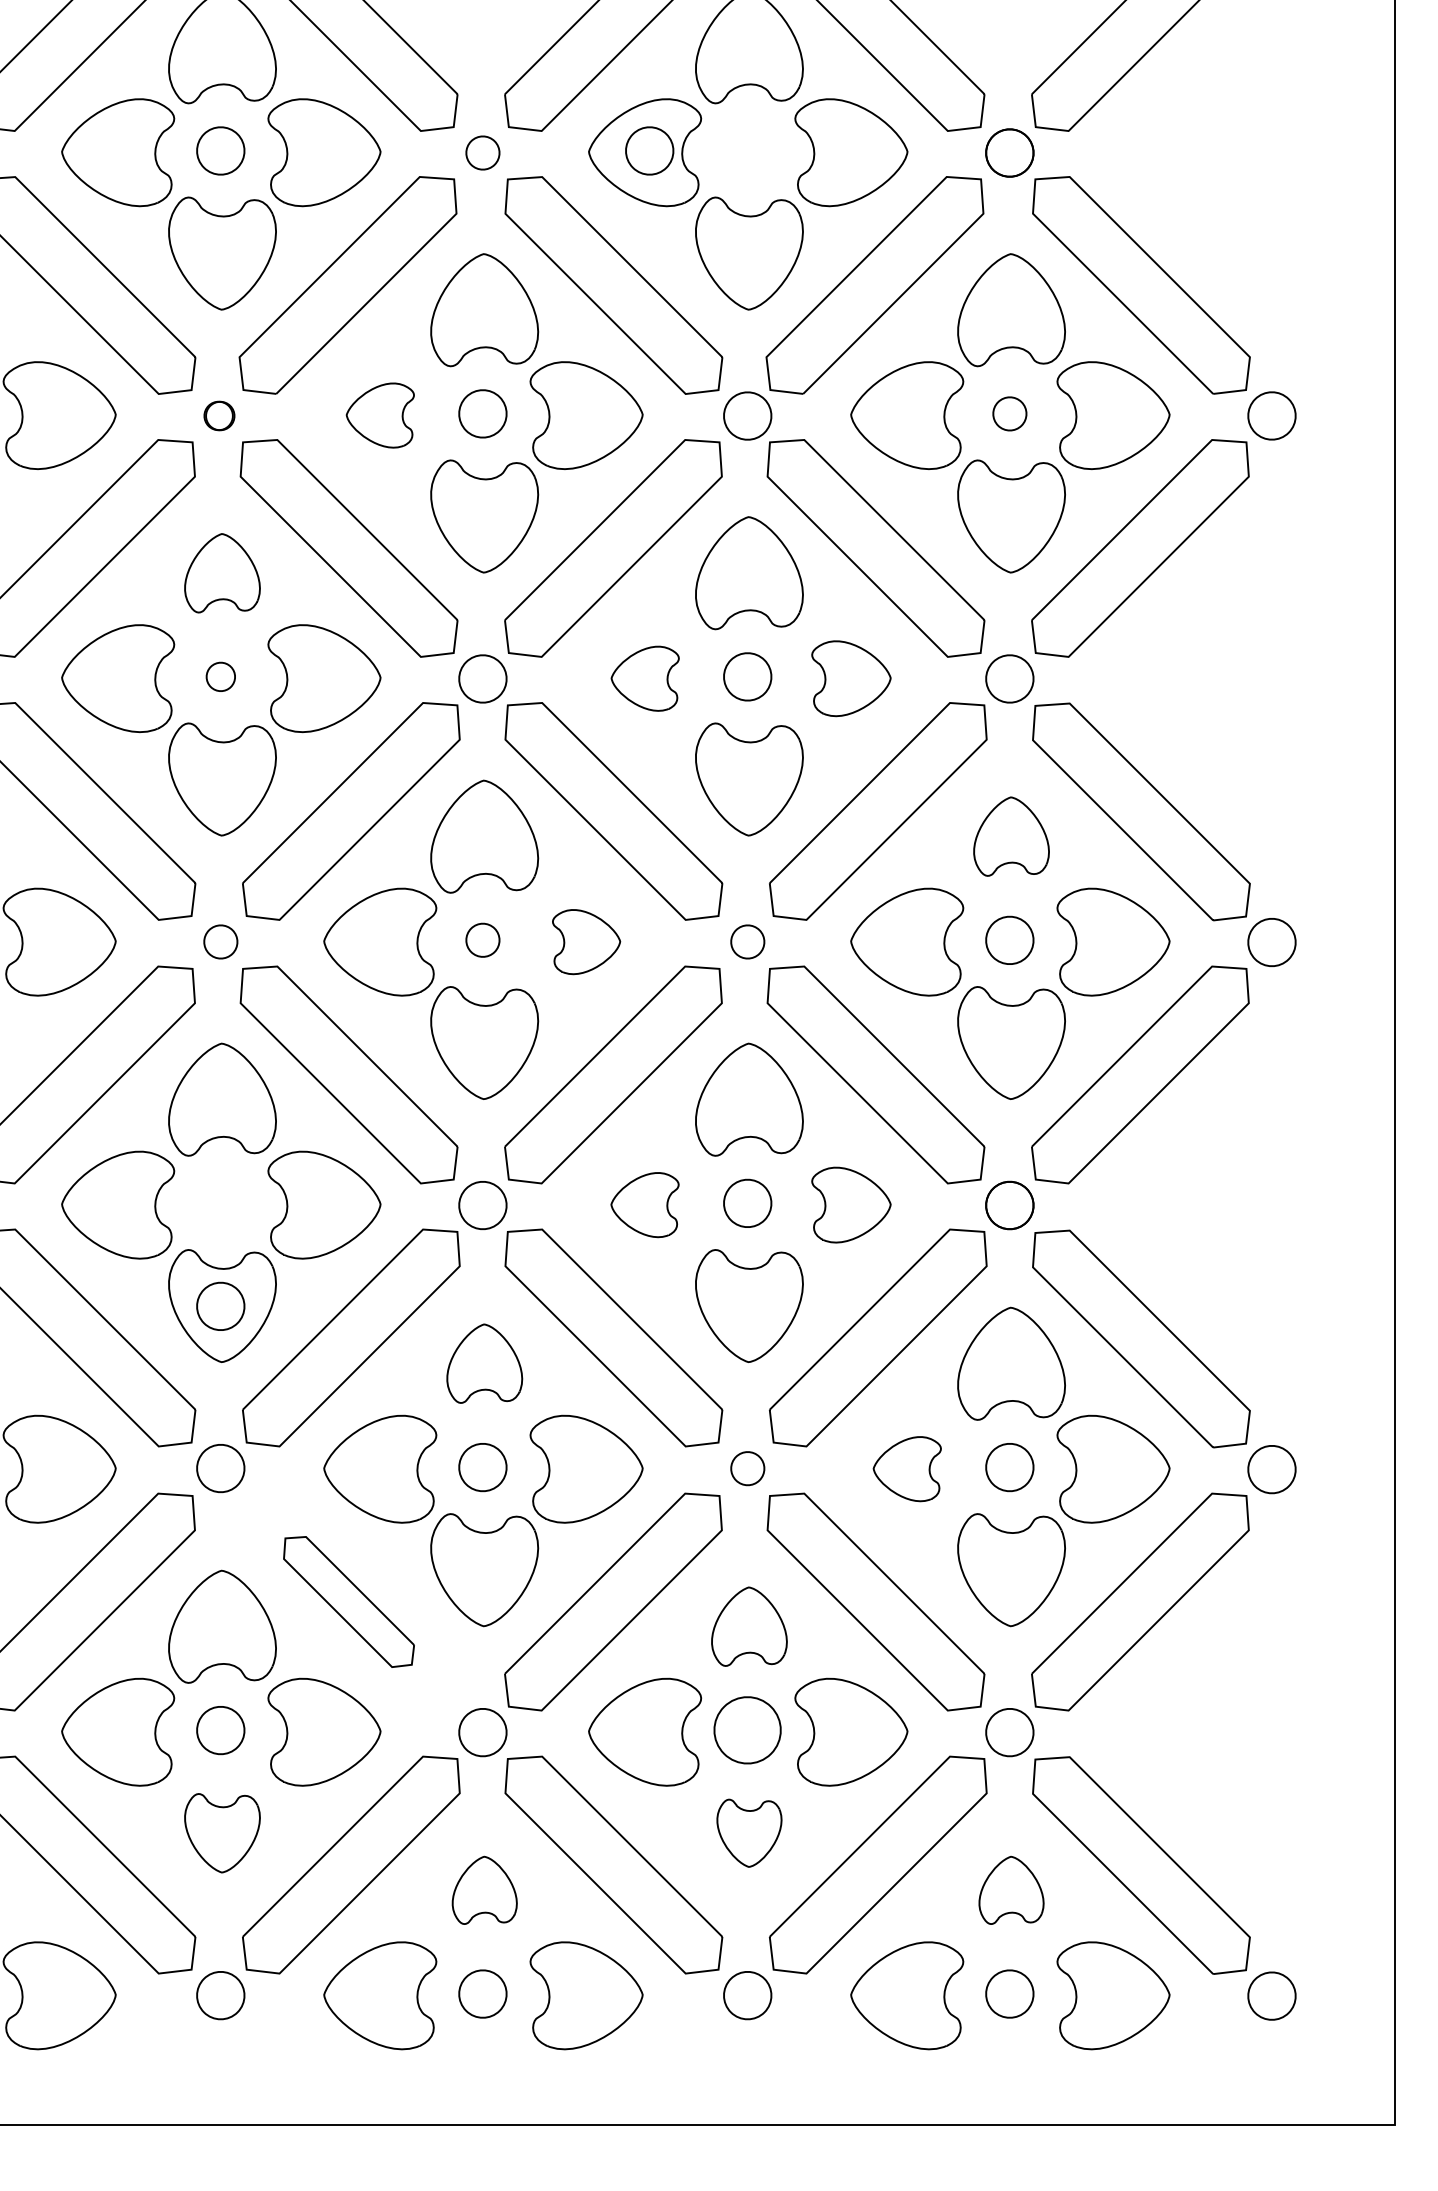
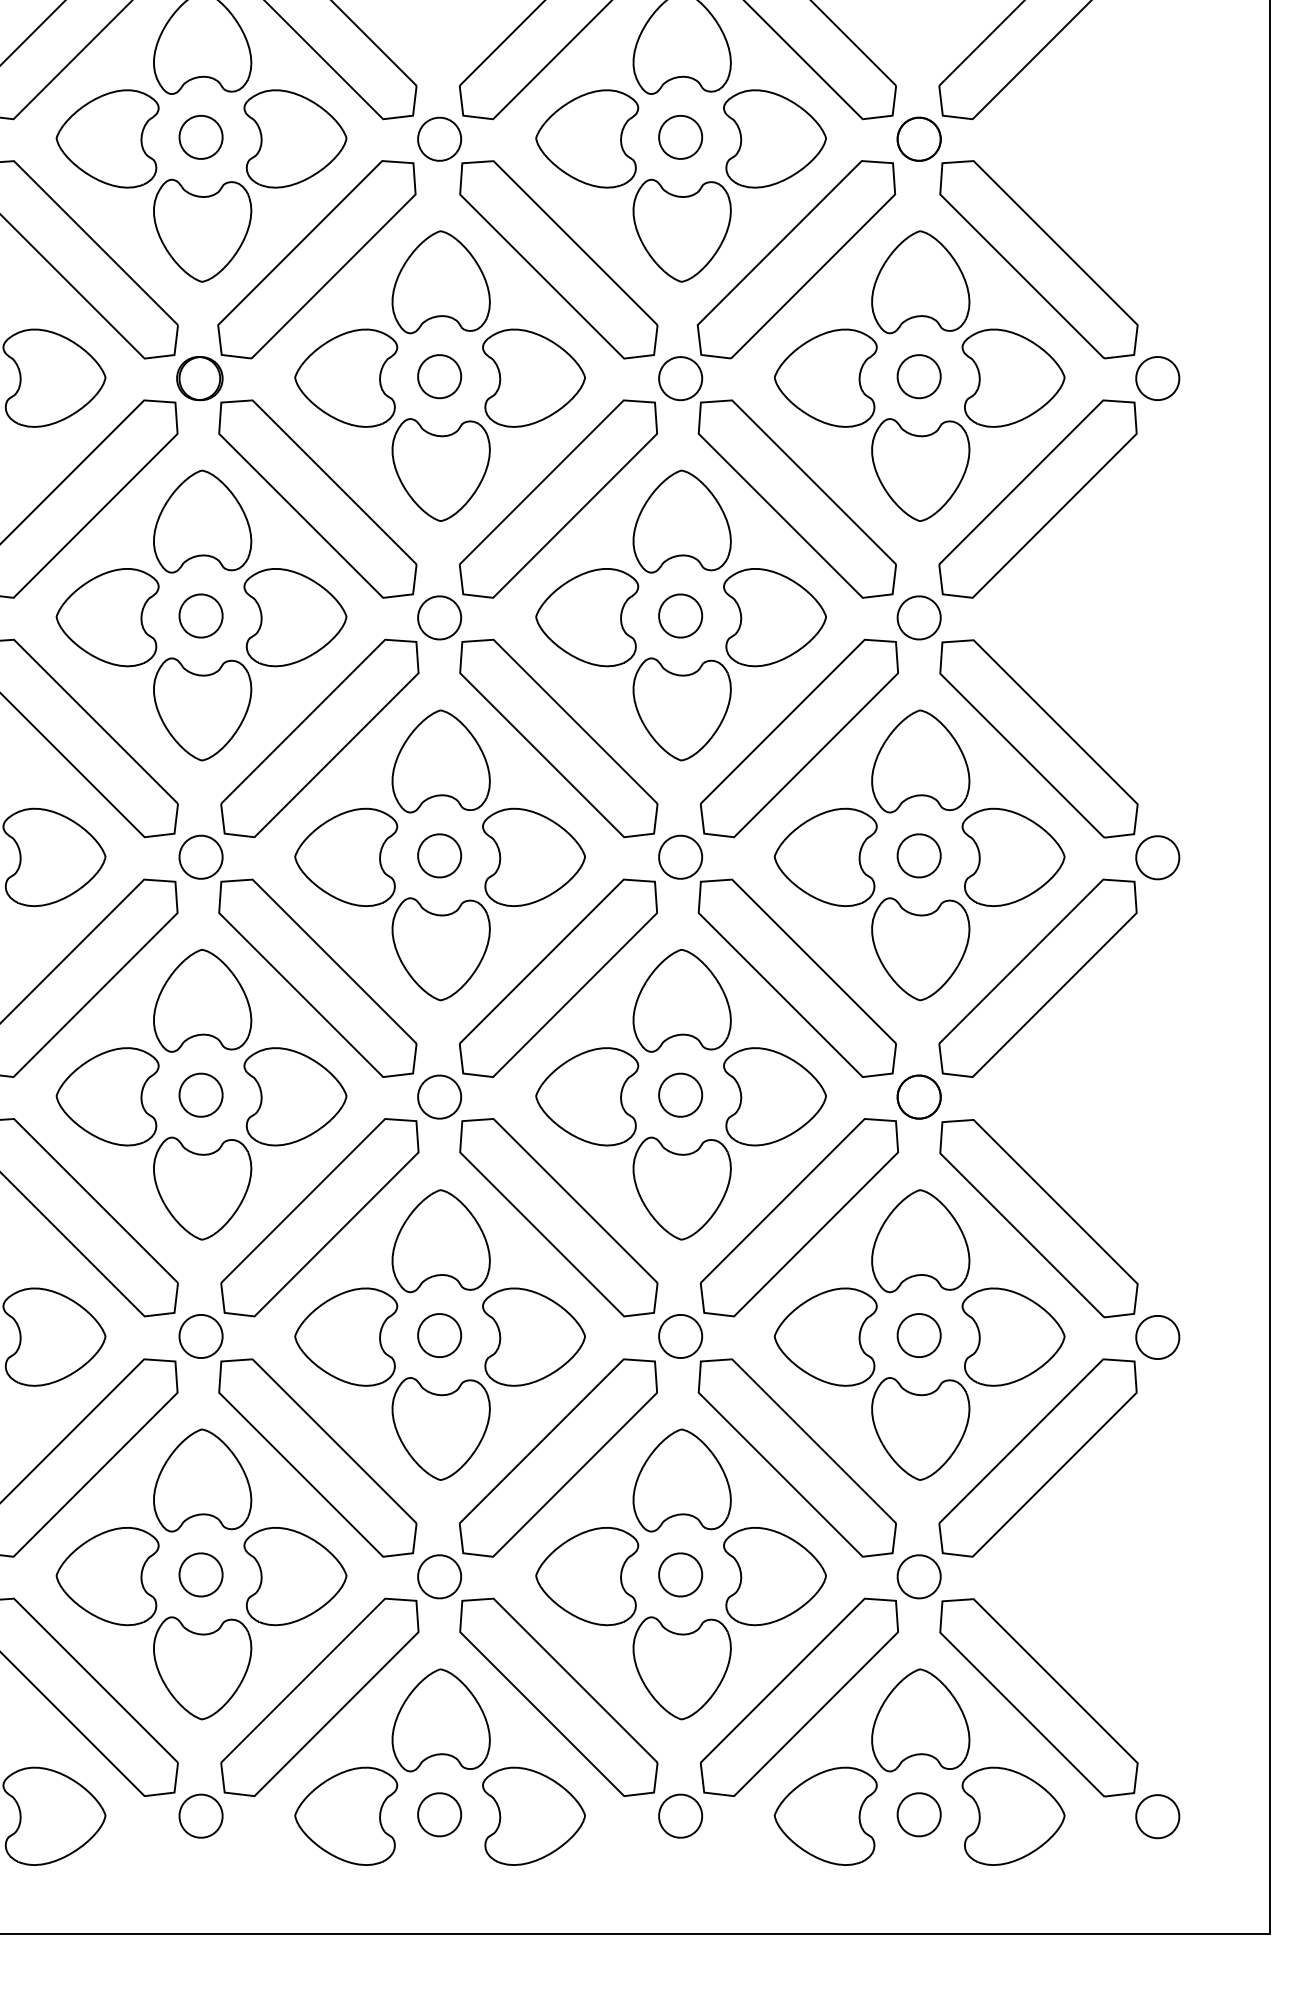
part: (649, 150) -> (680, 136), moved
part: (482, 152) -> (439, 138), size x1.43
part: (1009, 413) -> (918, 376), size x1.43
part: (219, 415) -> (199, 378), size x1.67
part: (380, 415) -> (346, 378), size x1.67
part: (222, 573) -> (202, 521), size x1.43
part: (220, 676) -> (200, 615), size x1.67
part: (645, 678) -> (587, 617), size x1.67
part: (851, 678) -> (775, 617), size x1.43
part: (1011, 836) -> (920, 761), size x1.43
part: (482, 939) -> (439, 855), size x1.43
part: (220, 941) -> (200, 856), size x1.43
part: (586, 941) -> (533, 856), size x1.67
part: (747, 941) -> (680, 856), size x1.43
part: (644, 1204) -> (586, 1096), size x1.67
part: (851, 1204) -> (775, 1096), size x1.43
part: (220, 1305) -> (200, 1094), moved
part: (484, 1363) -> (441, 1240), size x1.43
part: (747, 1468) -> (680, 1336), size x1.43
part: (907, 1468) -> (826, 1336), size x1.67
part: (348, 1601) -> (317, 1457), size x1.67
part: (749, 1626) -> (682, 1480), size x1.43
part: (747, 1730) -> (680, 1574), size x0.71
part: (222, 1833) -> (202, 1668), size x1.43
part: (749, 1833) -> (682, 1668), size x1.67
part: (484, 1890) -> (441, 1720), size x1.67
part: (1011, 1890) -> (920, 1720), size x1.67

